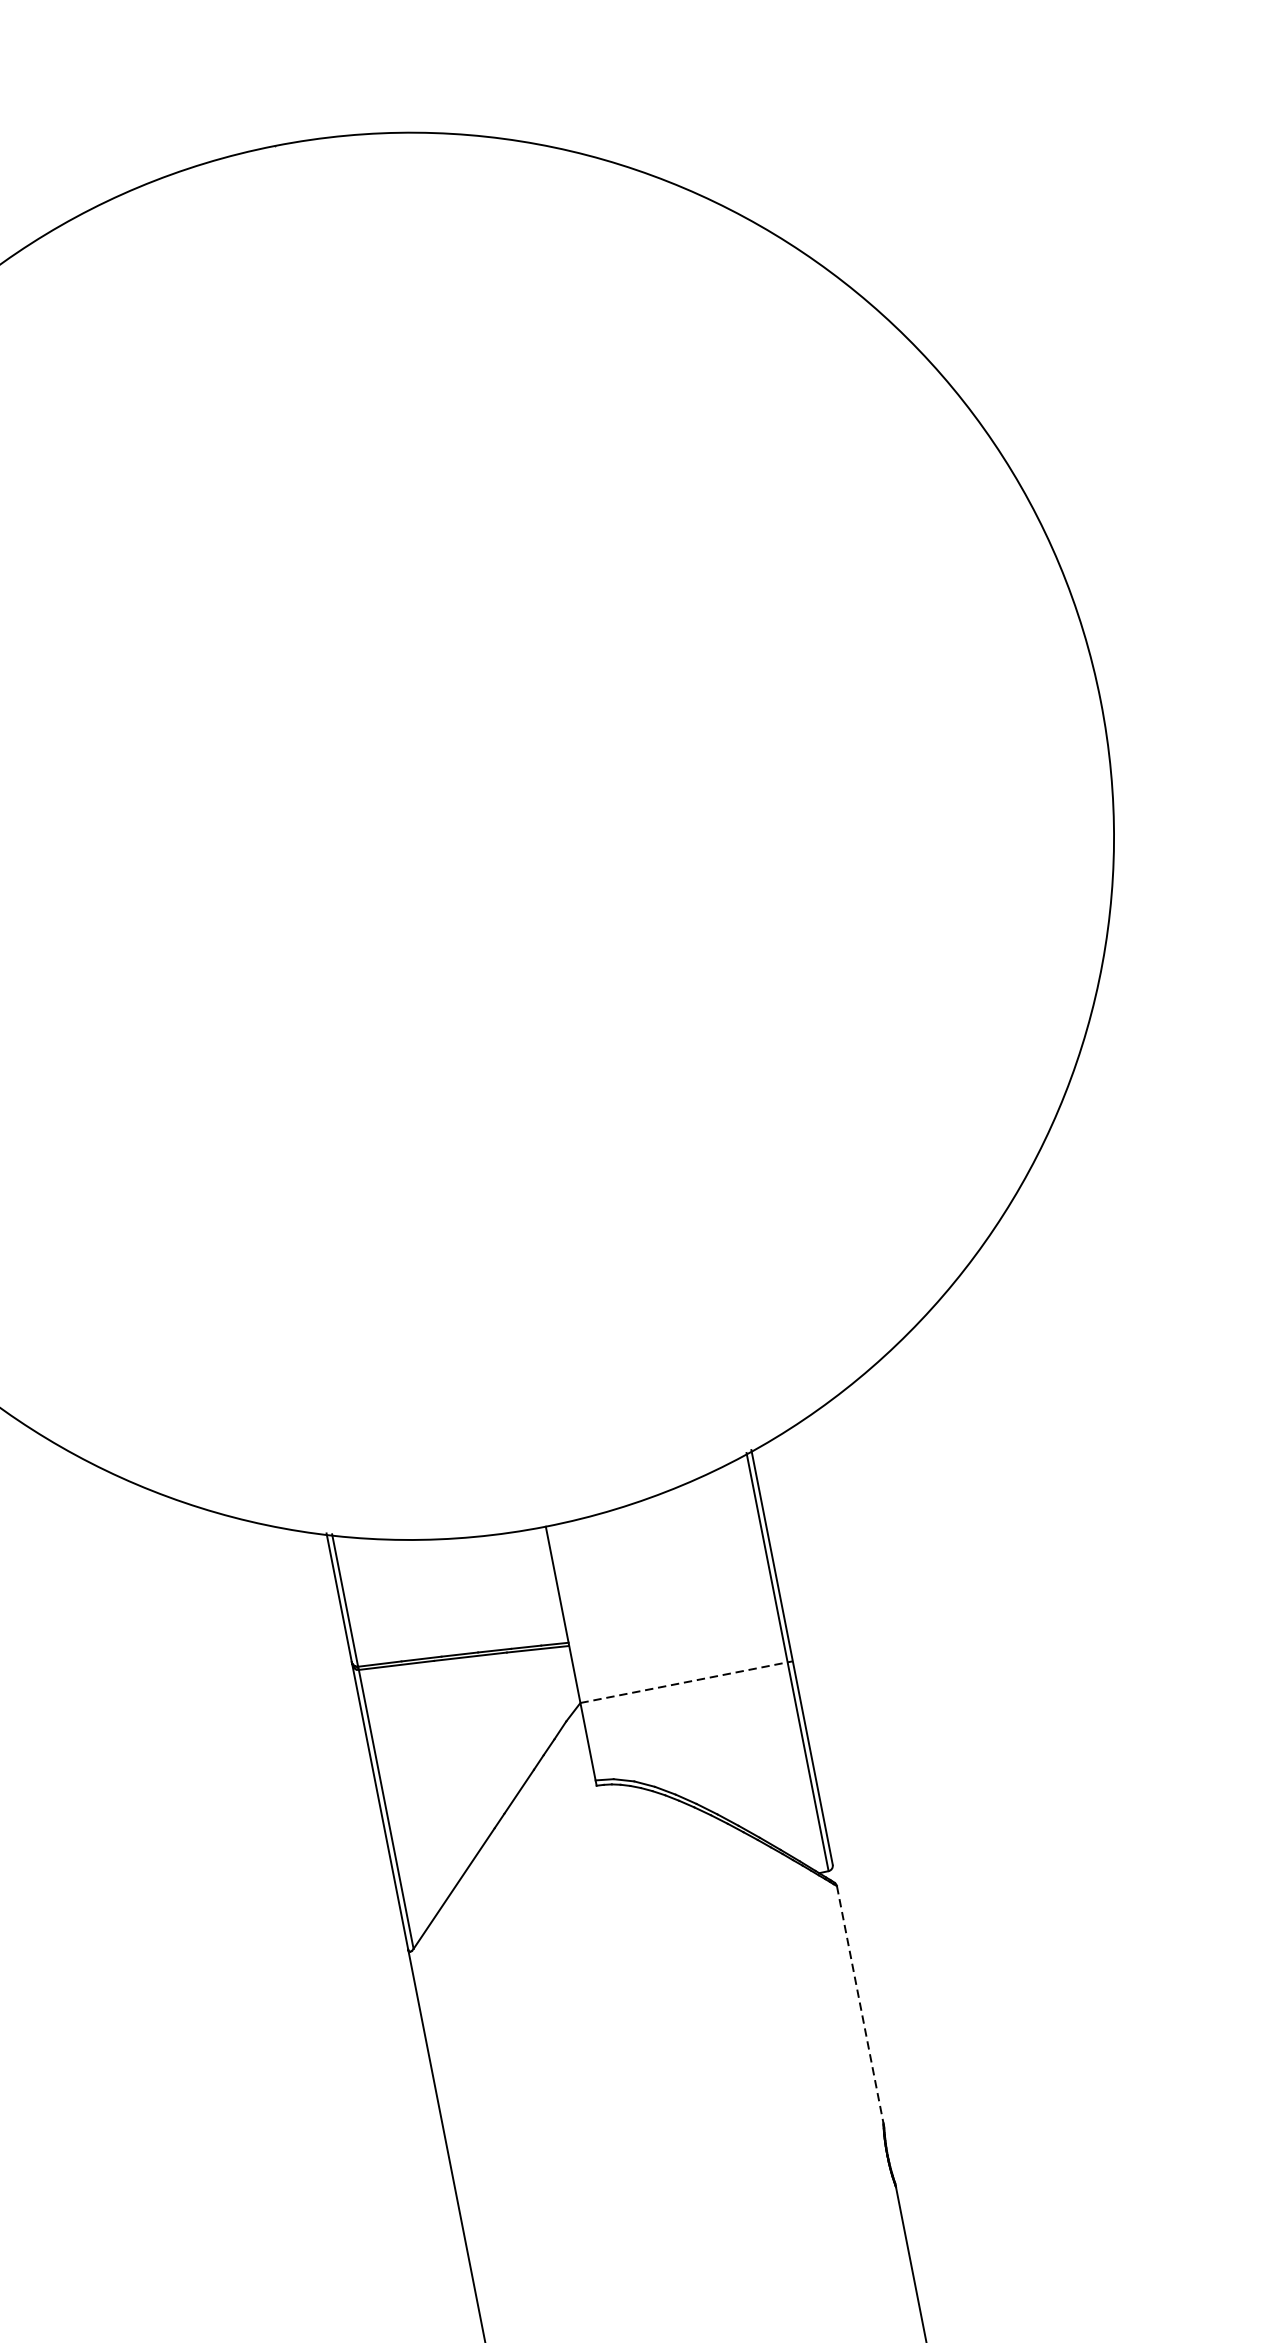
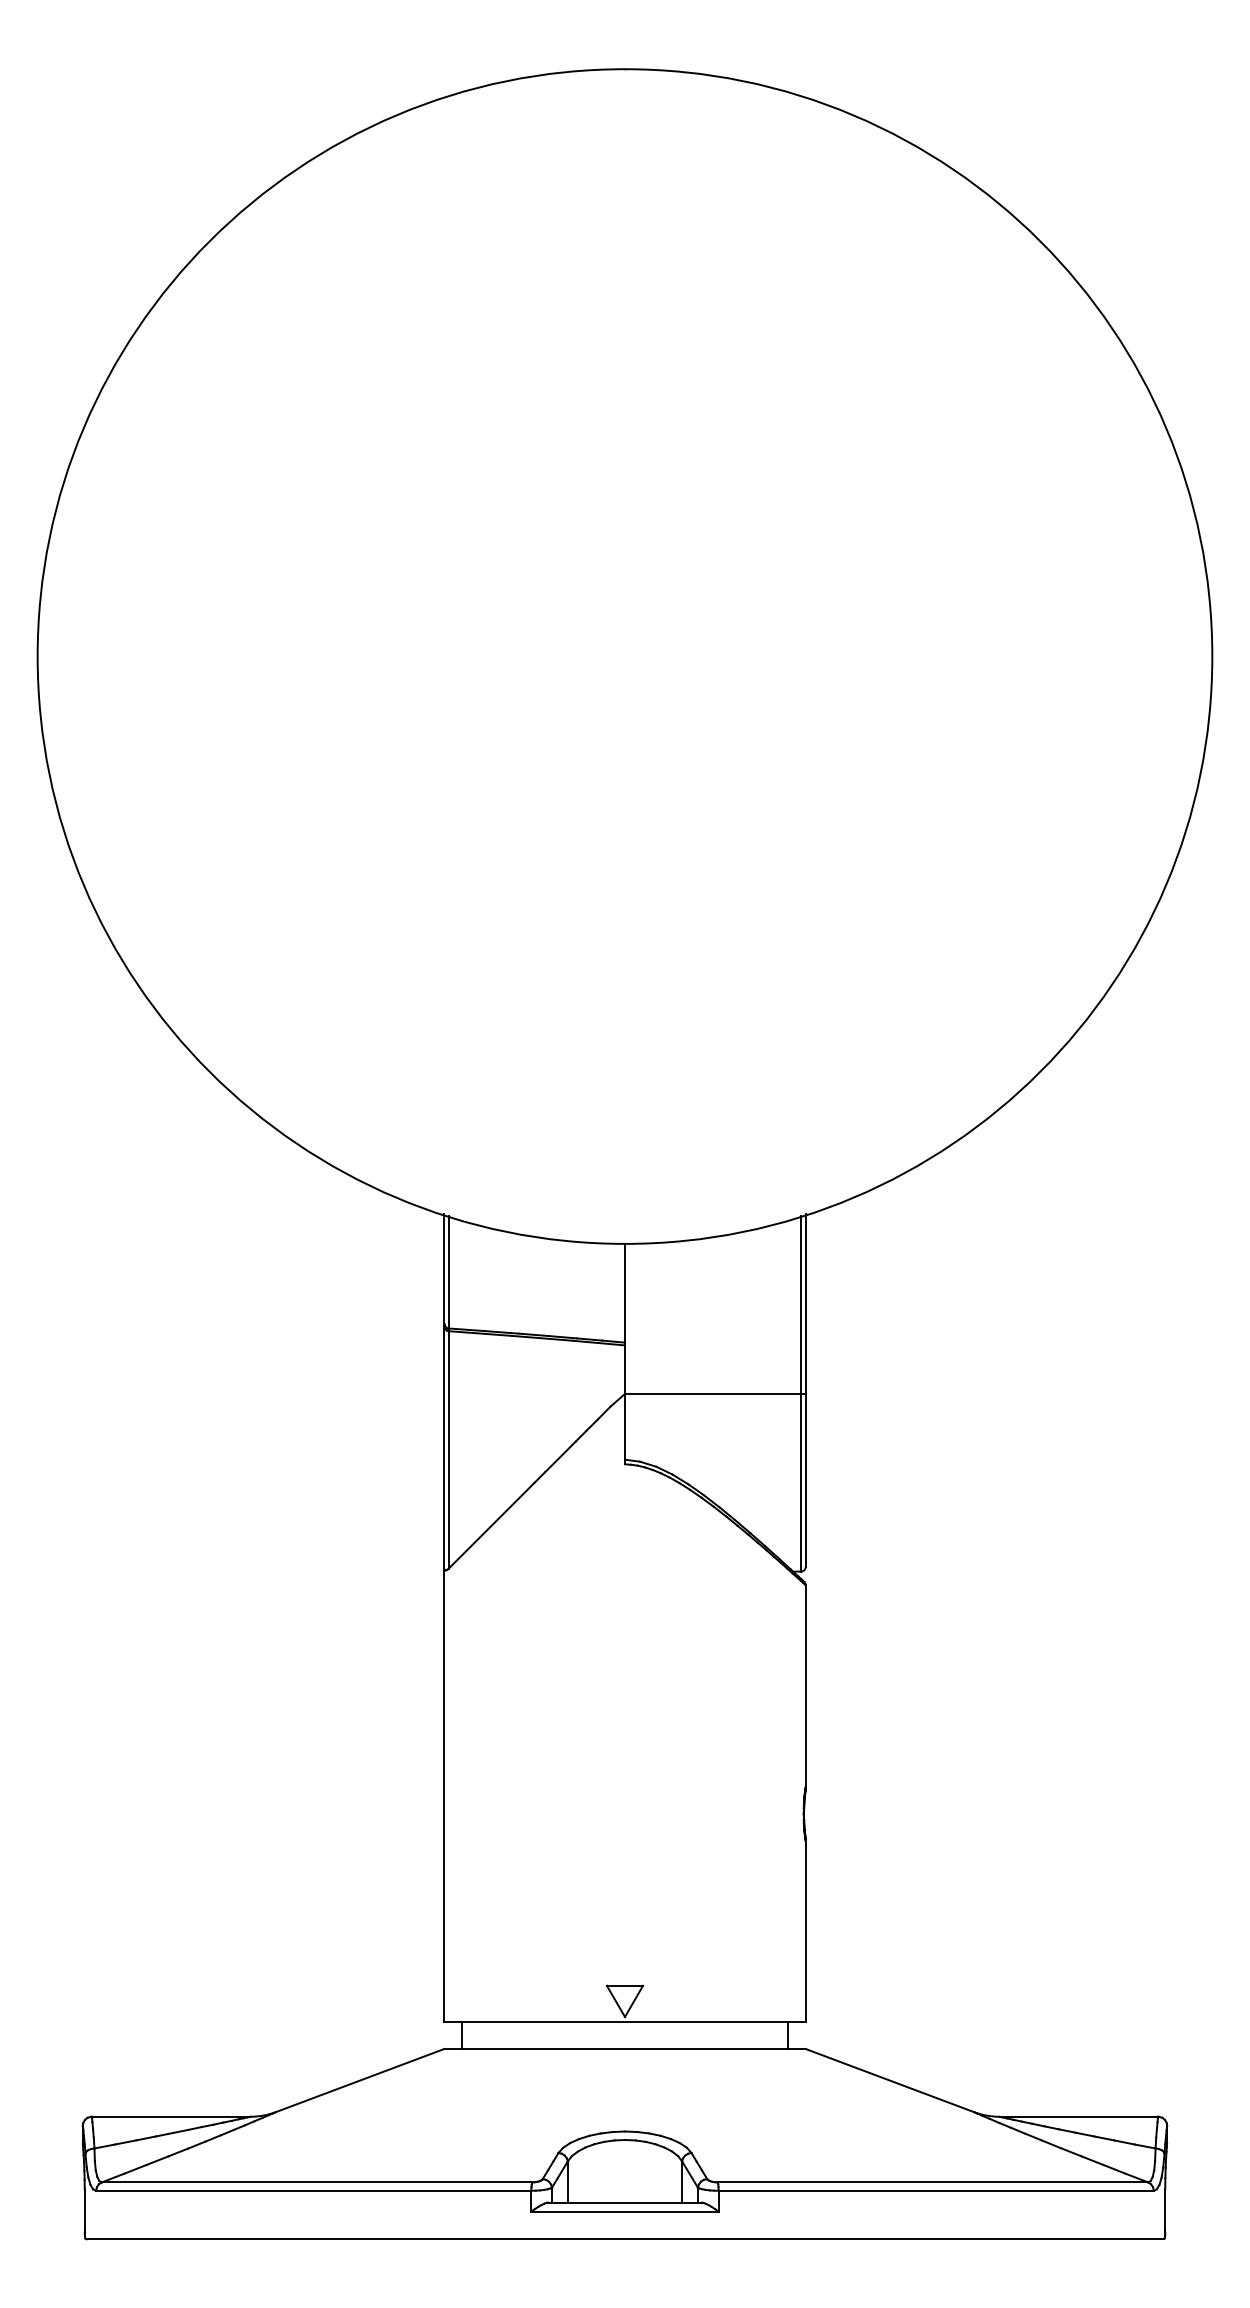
line: (686, 1681) -> (715, 1393), dashed -> solid
line: (860, 2006) -> (805, 1687), dashed -> solid

